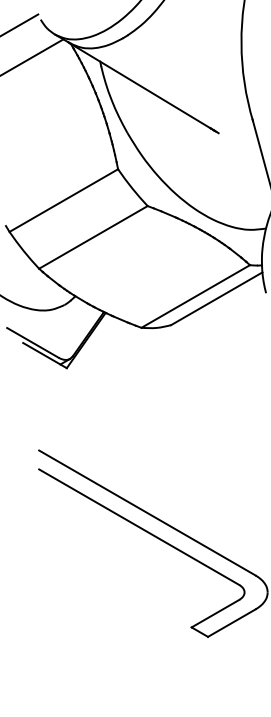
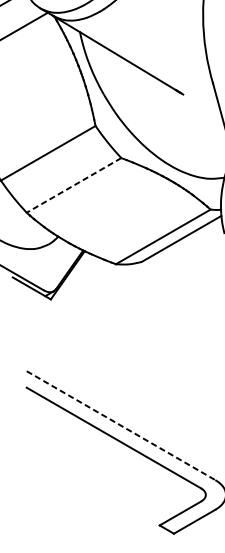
line: (93, 237) -> (74, 185), solid -> dashed
line: (147, 512) -> (121, 425), solid -> dashed

